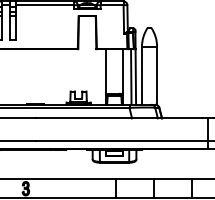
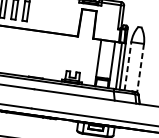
line: (141, 75) -> (127, 65), solid -> dashed
line: (157, 76) -> (140, 68), solid -> dashed

